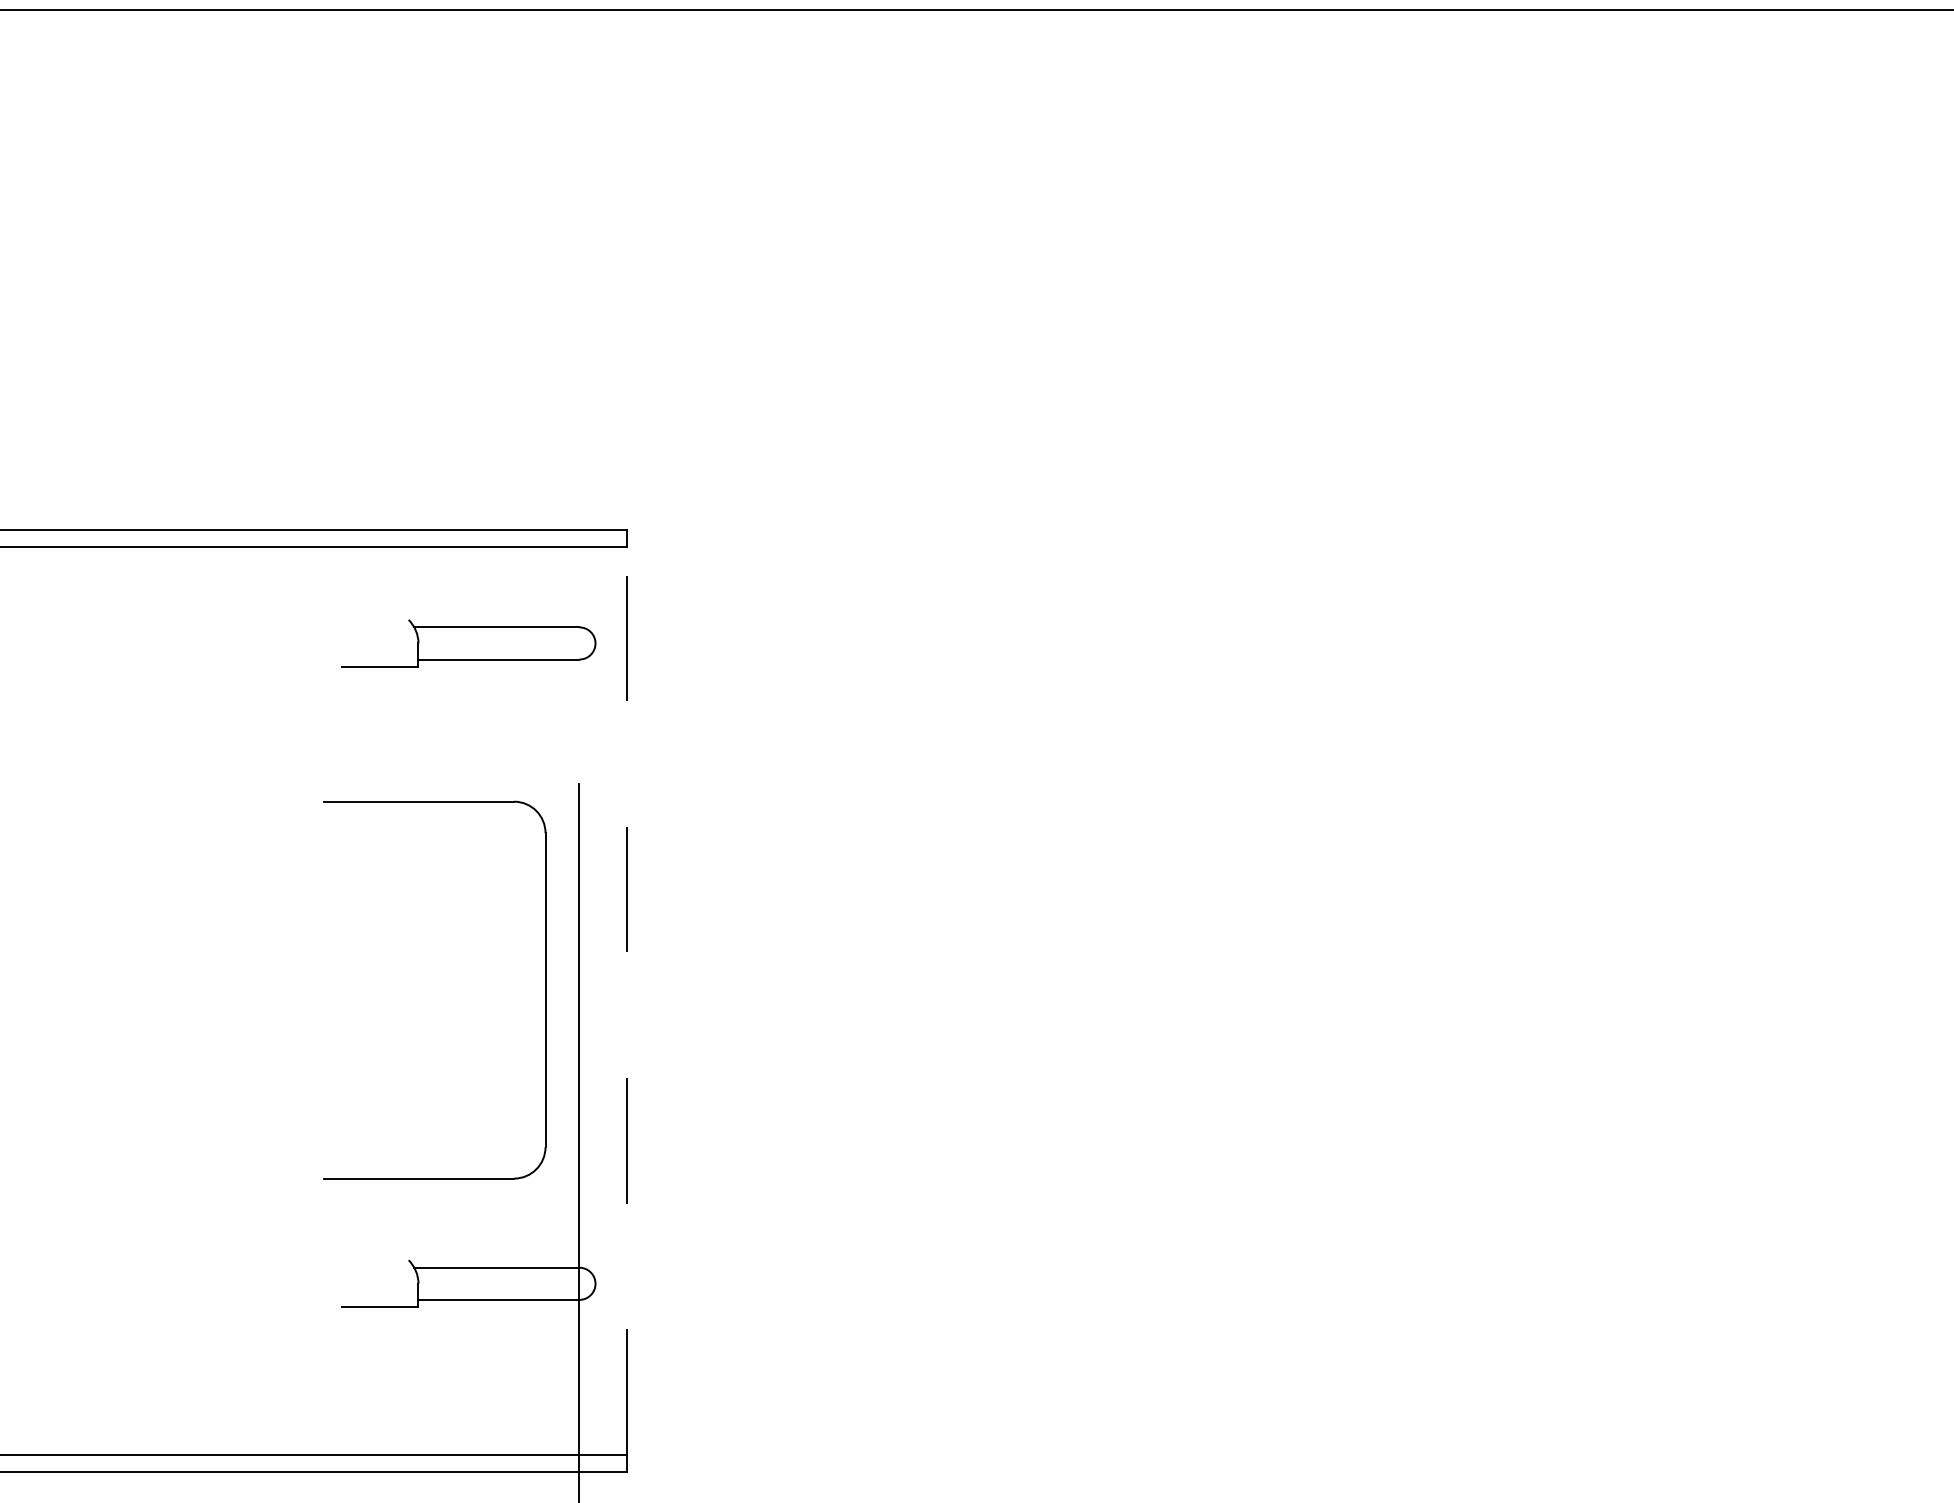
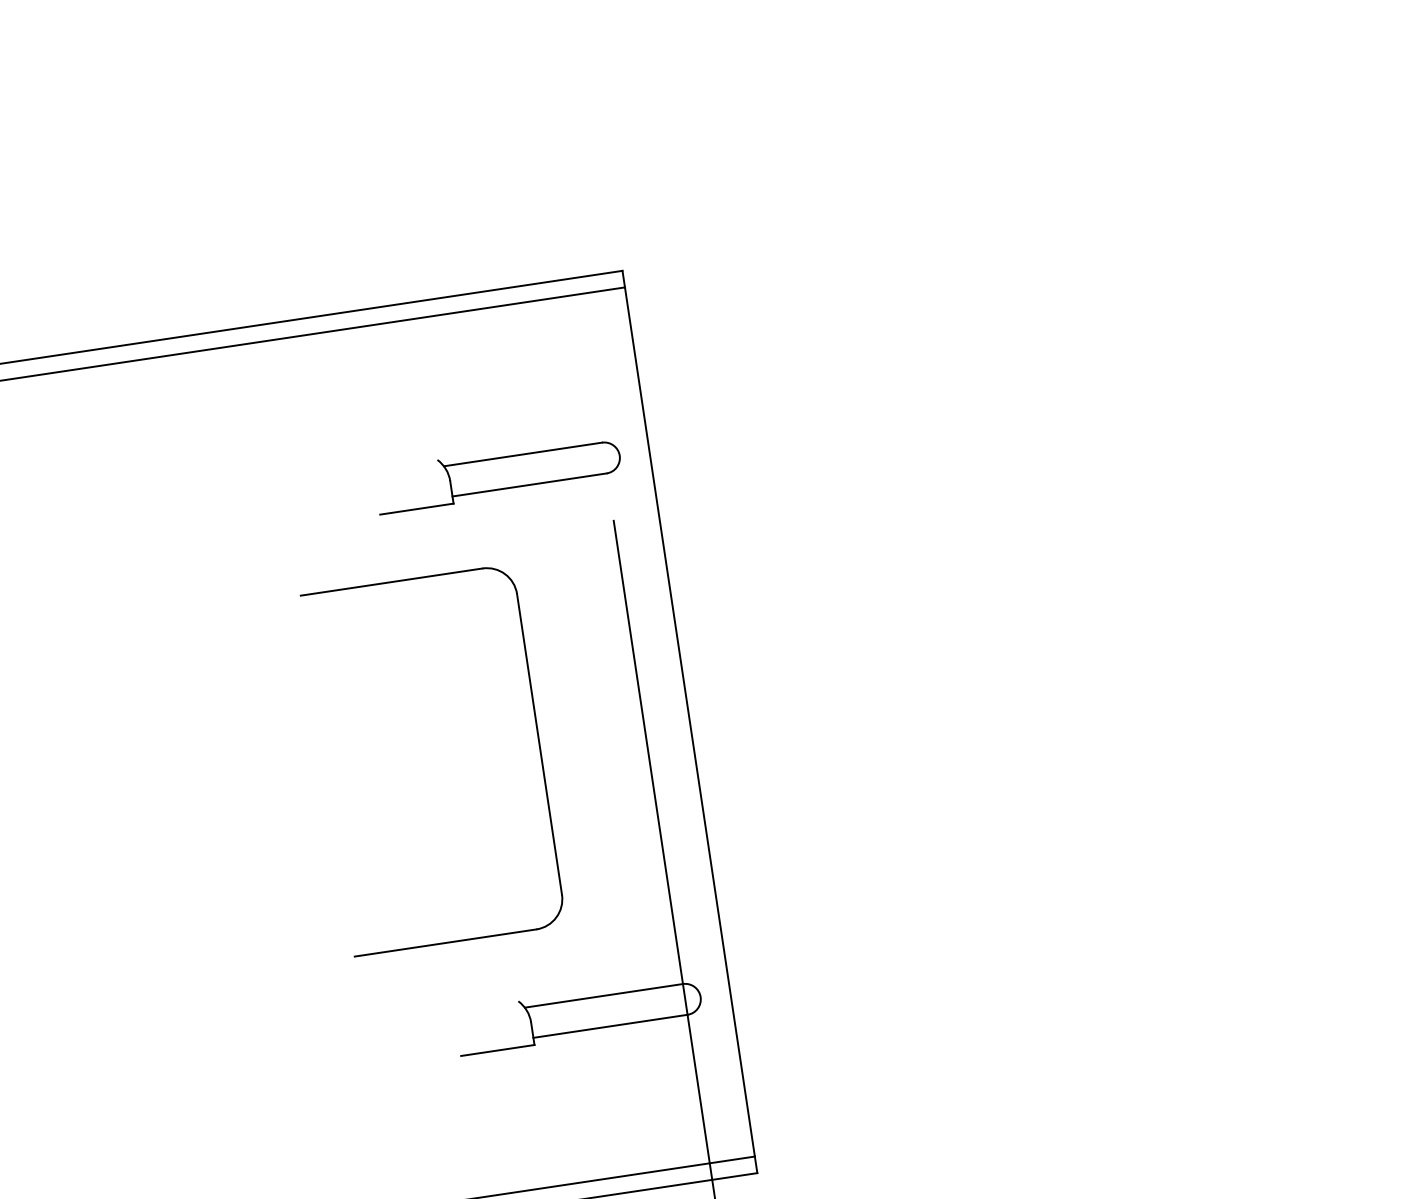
part: (468, 643) -> (498, 473), moved
part: (545, 989) -> (539, 743), moved
line: (626, 1001) -> (689, 722), dashed -> solid

